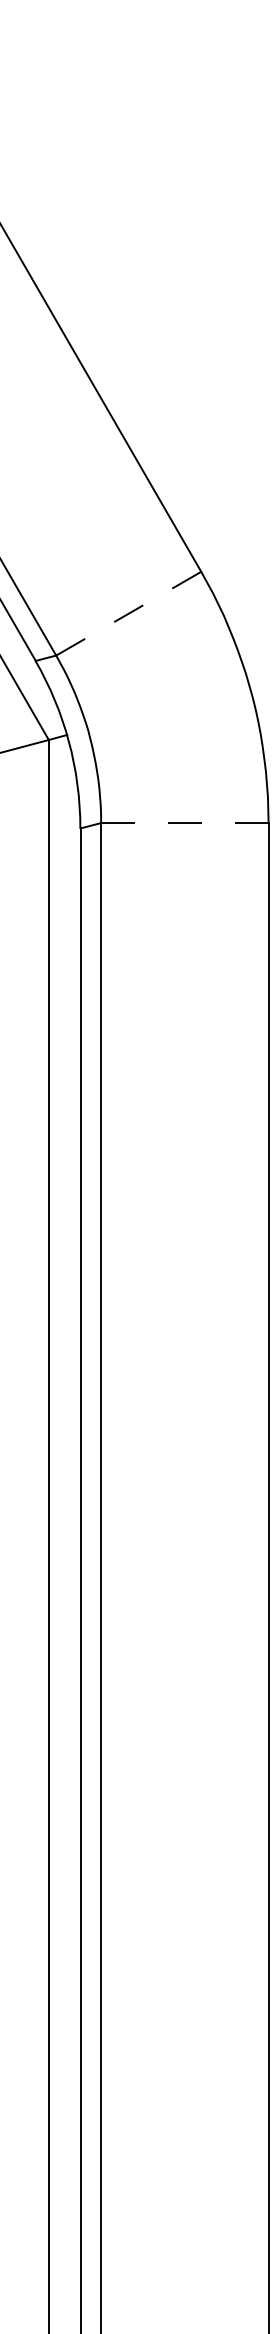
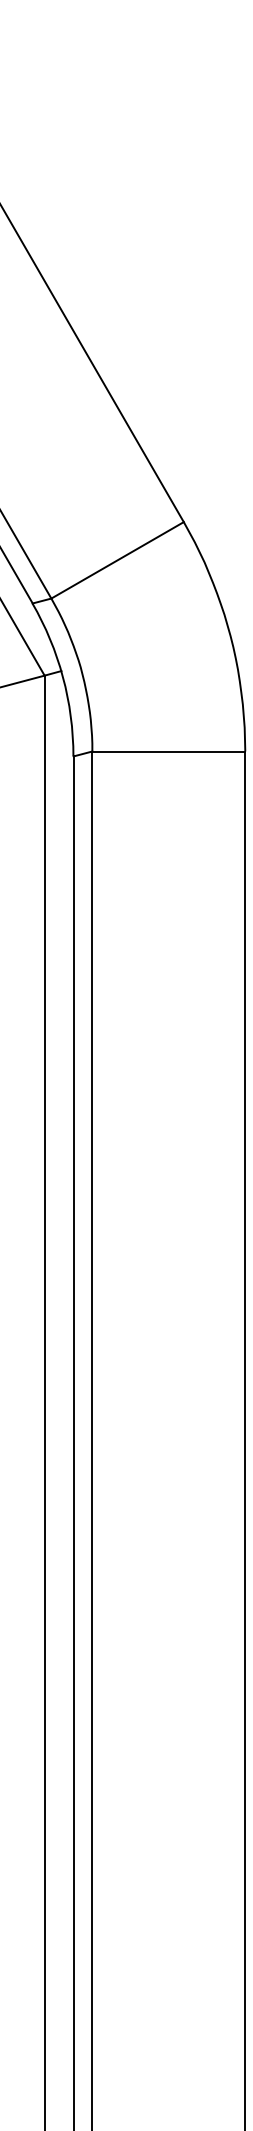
line: (128, 613) -> (117, 560), dashed -> solid
line: (184, 823) -> (168, 751), dashed -> solid

